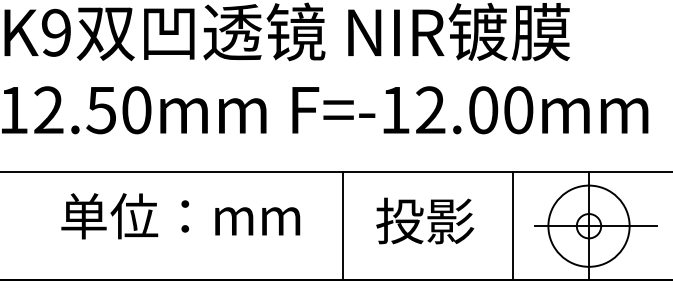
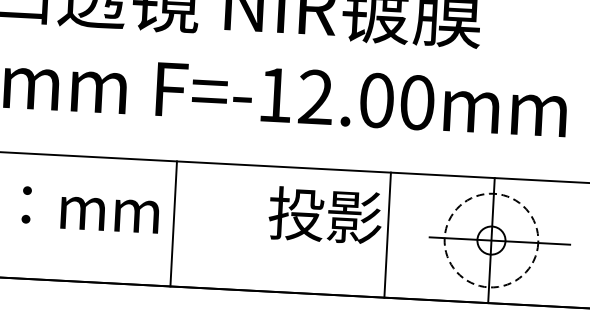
text: (425, 220) -> (325, 214), moved
line: (343, 225) -> (173, 223), moved
line: (512, 225) -> (387, 234), moved
circle: (588, 225) -> (490, 239), solid -> dashed

